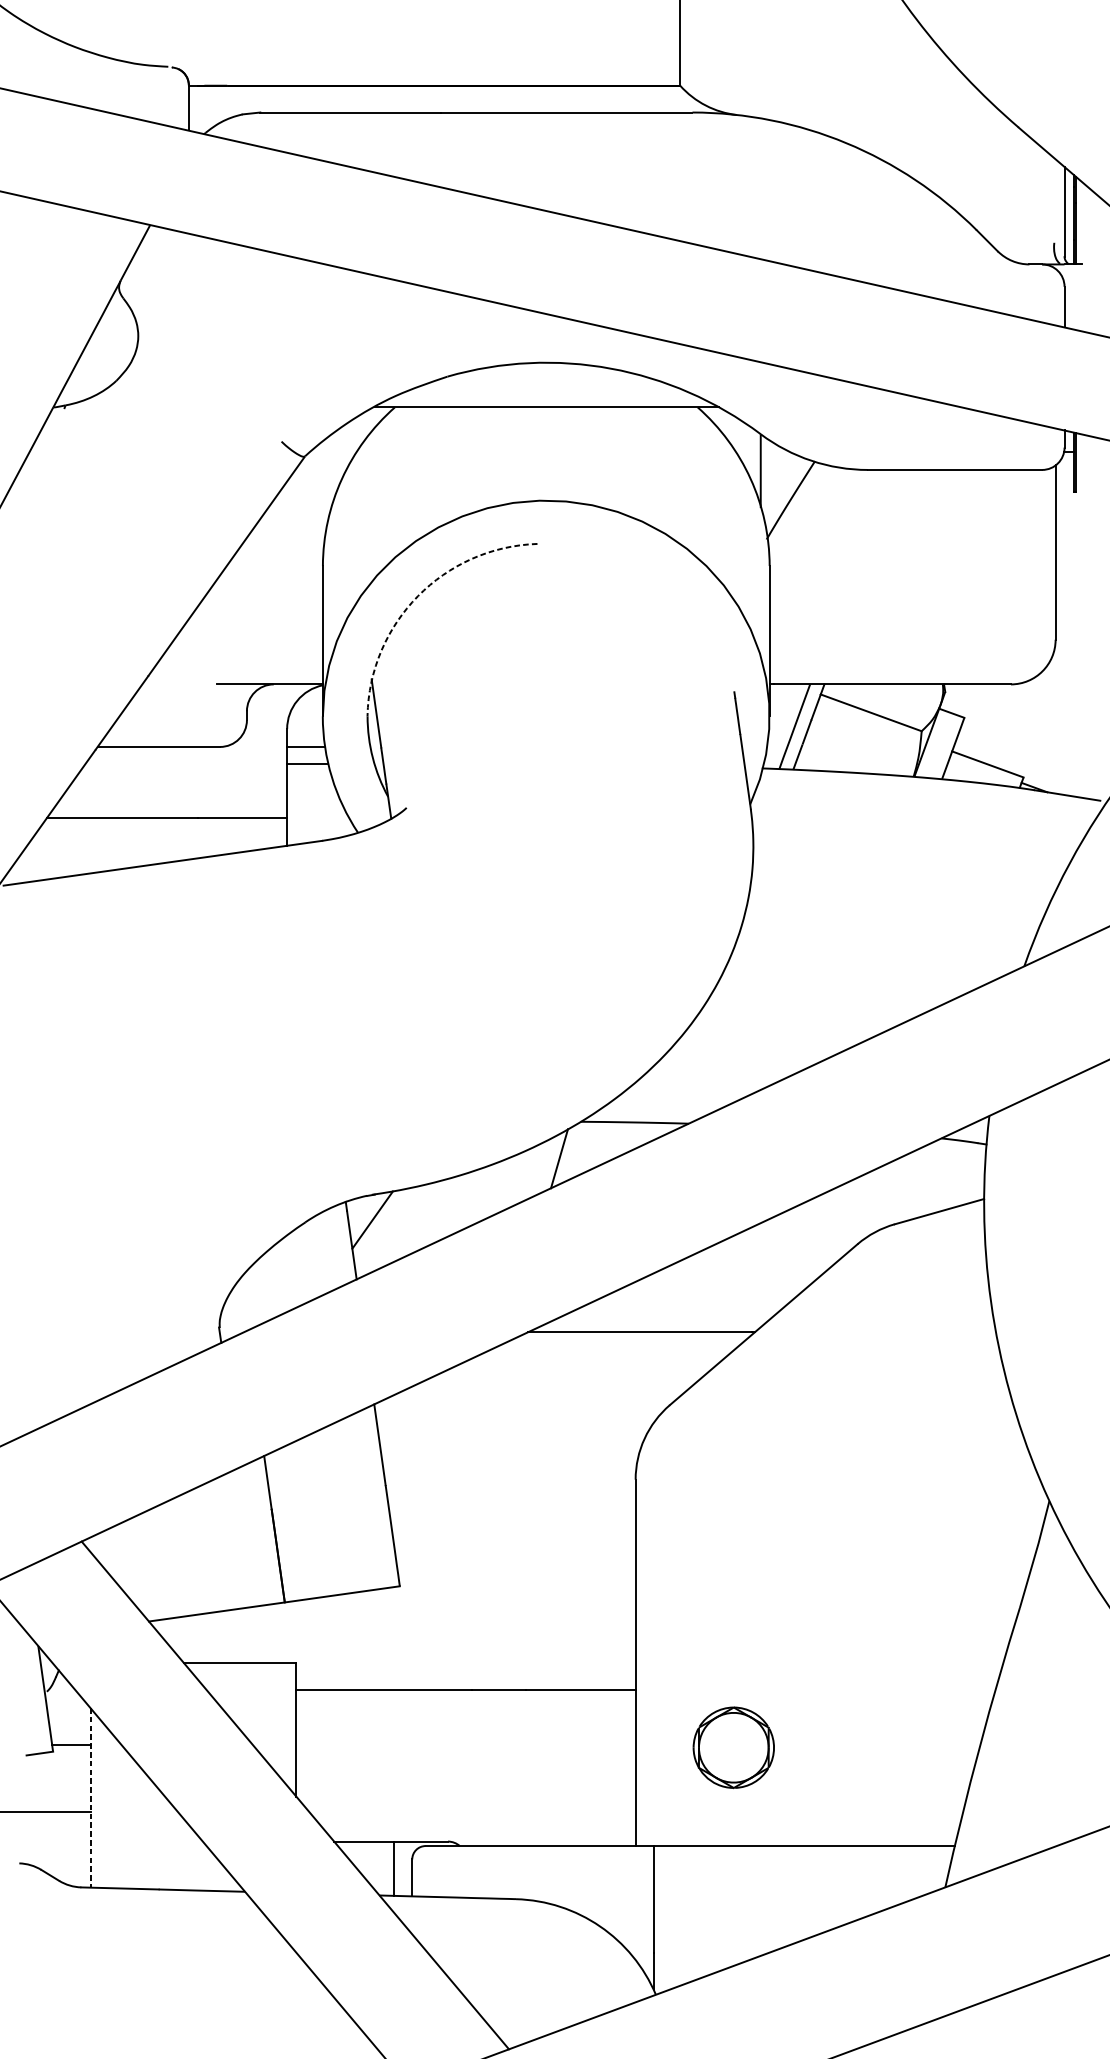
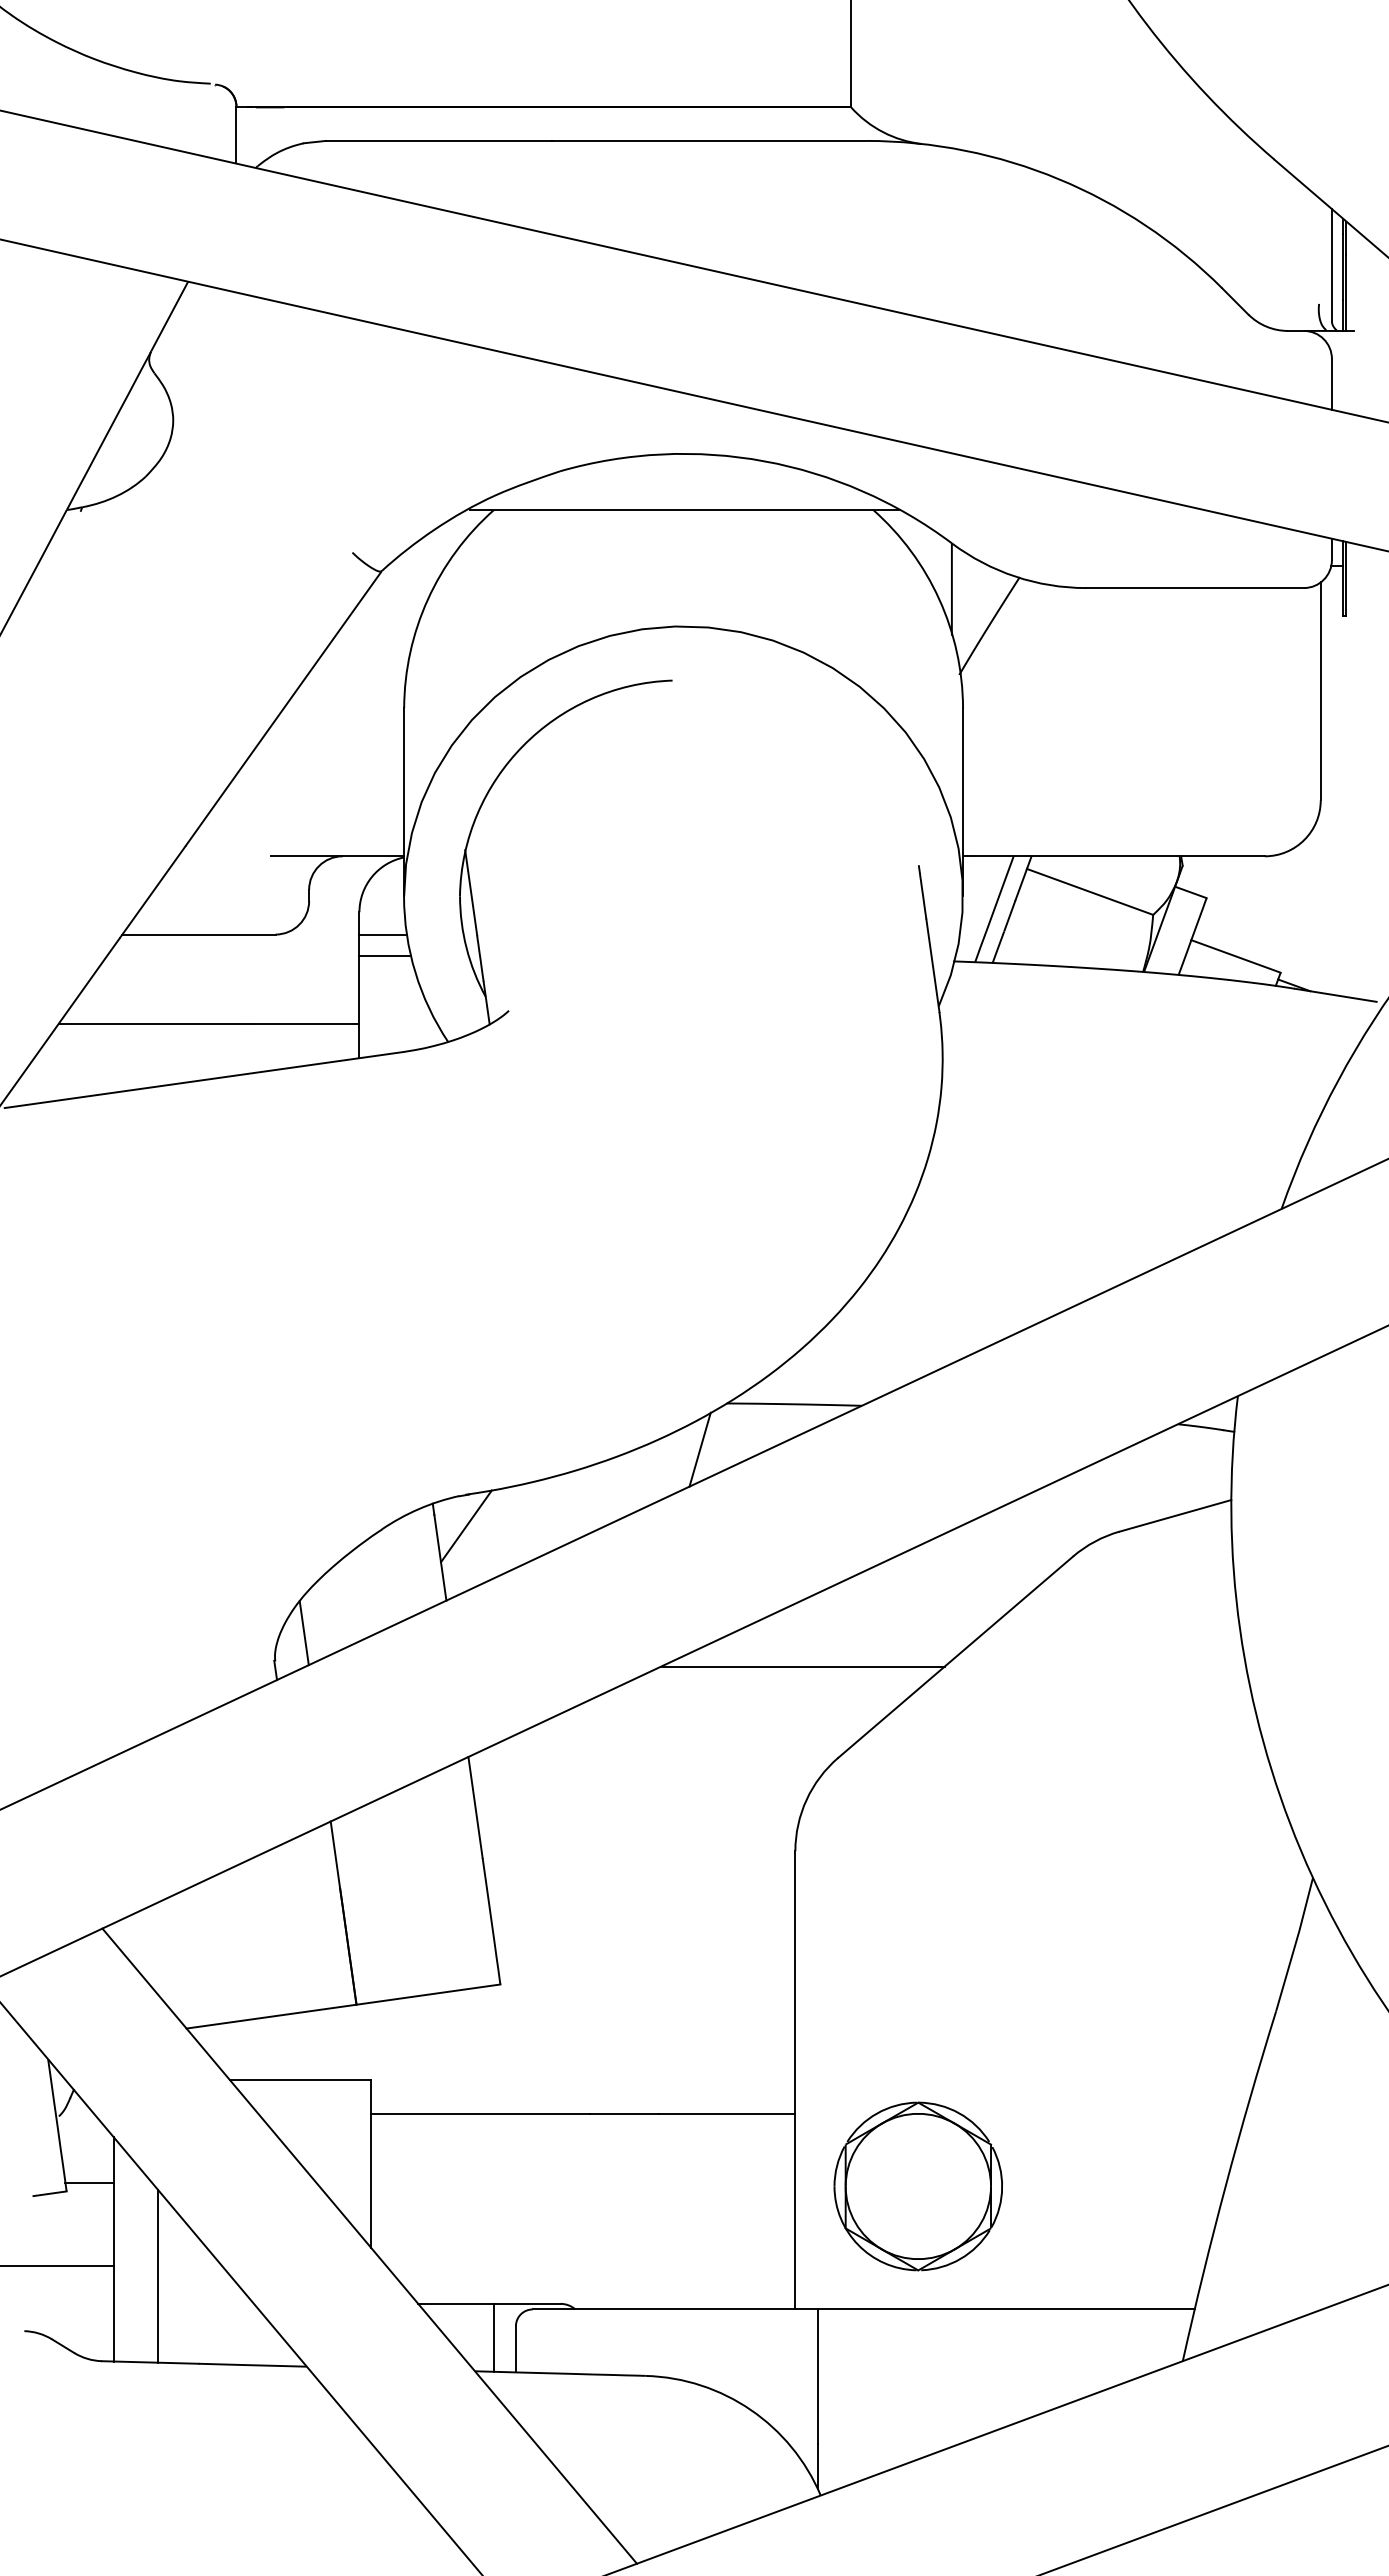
arc: (418, 595) -> (523, 745), dashed -> solid
line: (242, 1305) -> (303, 1633), added
part: (733, 1747) -> (917, 2186), size x1.67
line: (90, 1798) -> (113, 2249), dashed -> solid
line: (126, 1819) -> (158, 2276), added

